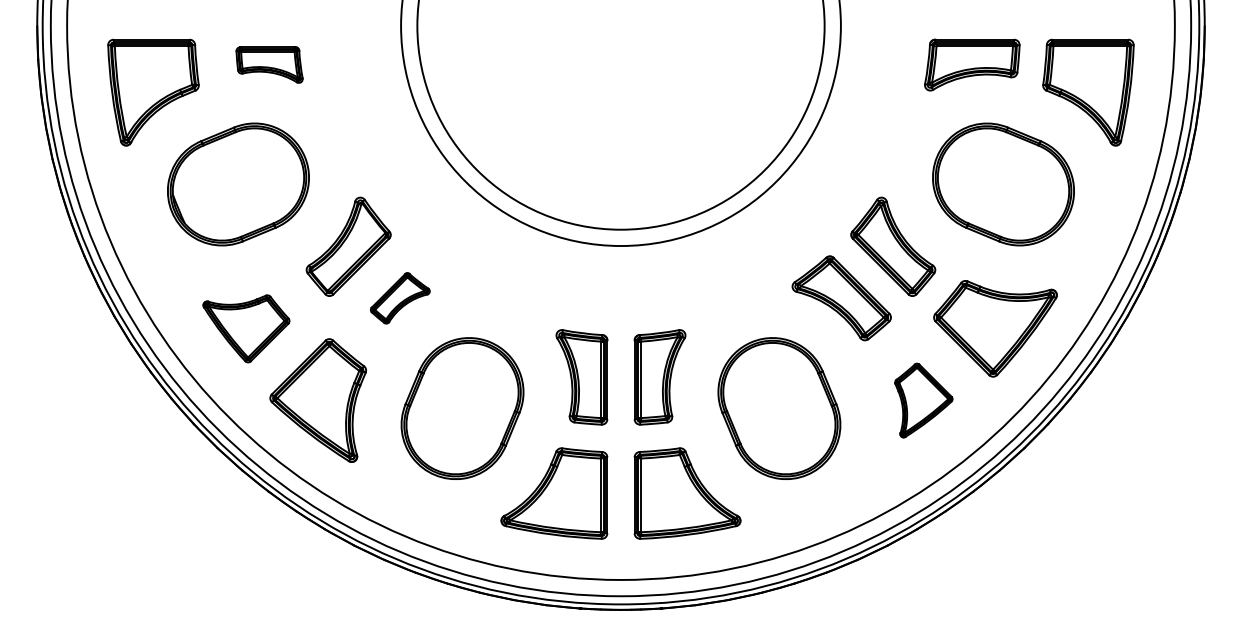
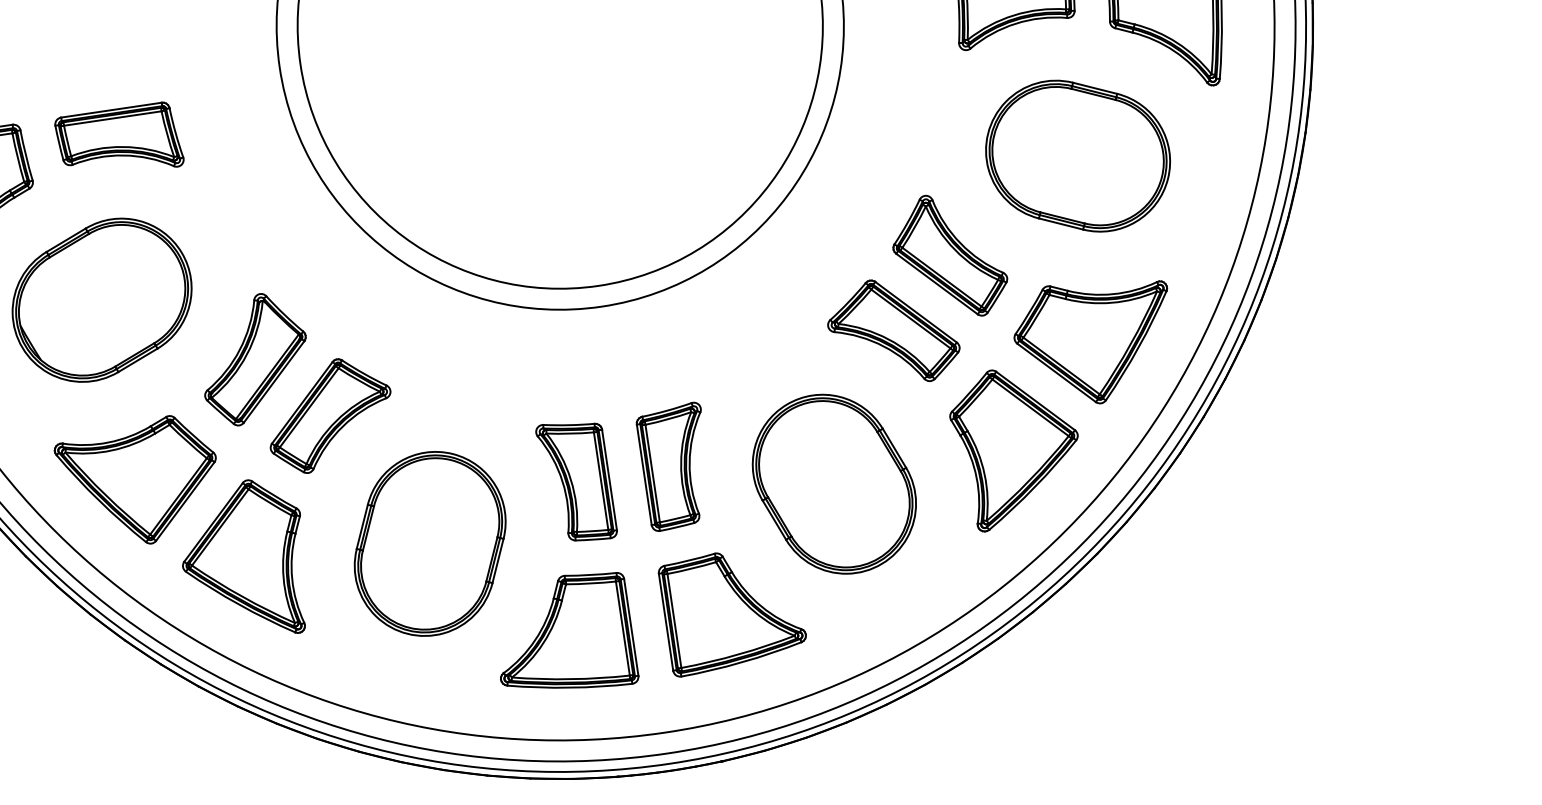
part: (269, 64) -> (119, 141), size x1.43
part: (400, 298) -> (330, 415), size x1.67
part: (246, 328) -> (139, 482), size x1.43
part: (923, 400) -> (1016, 446), size x1.67

